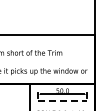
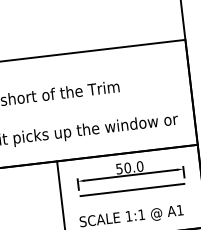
line: (62, 101) -> (131, 190), dashed -> solid

